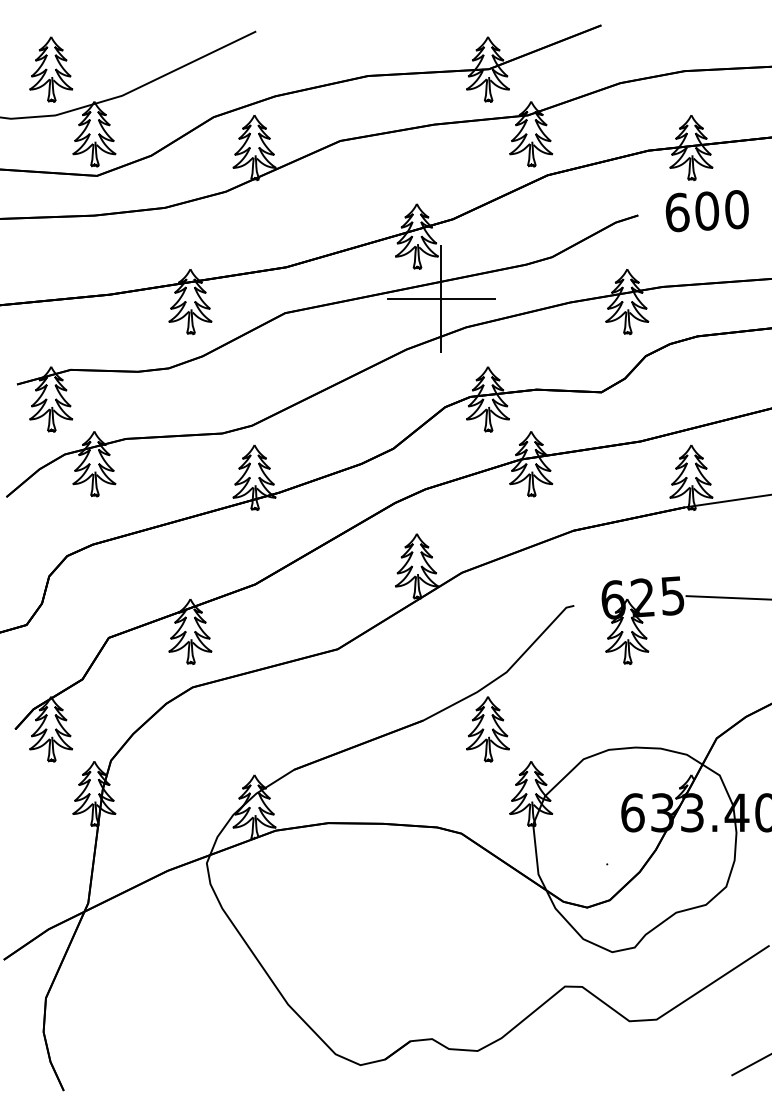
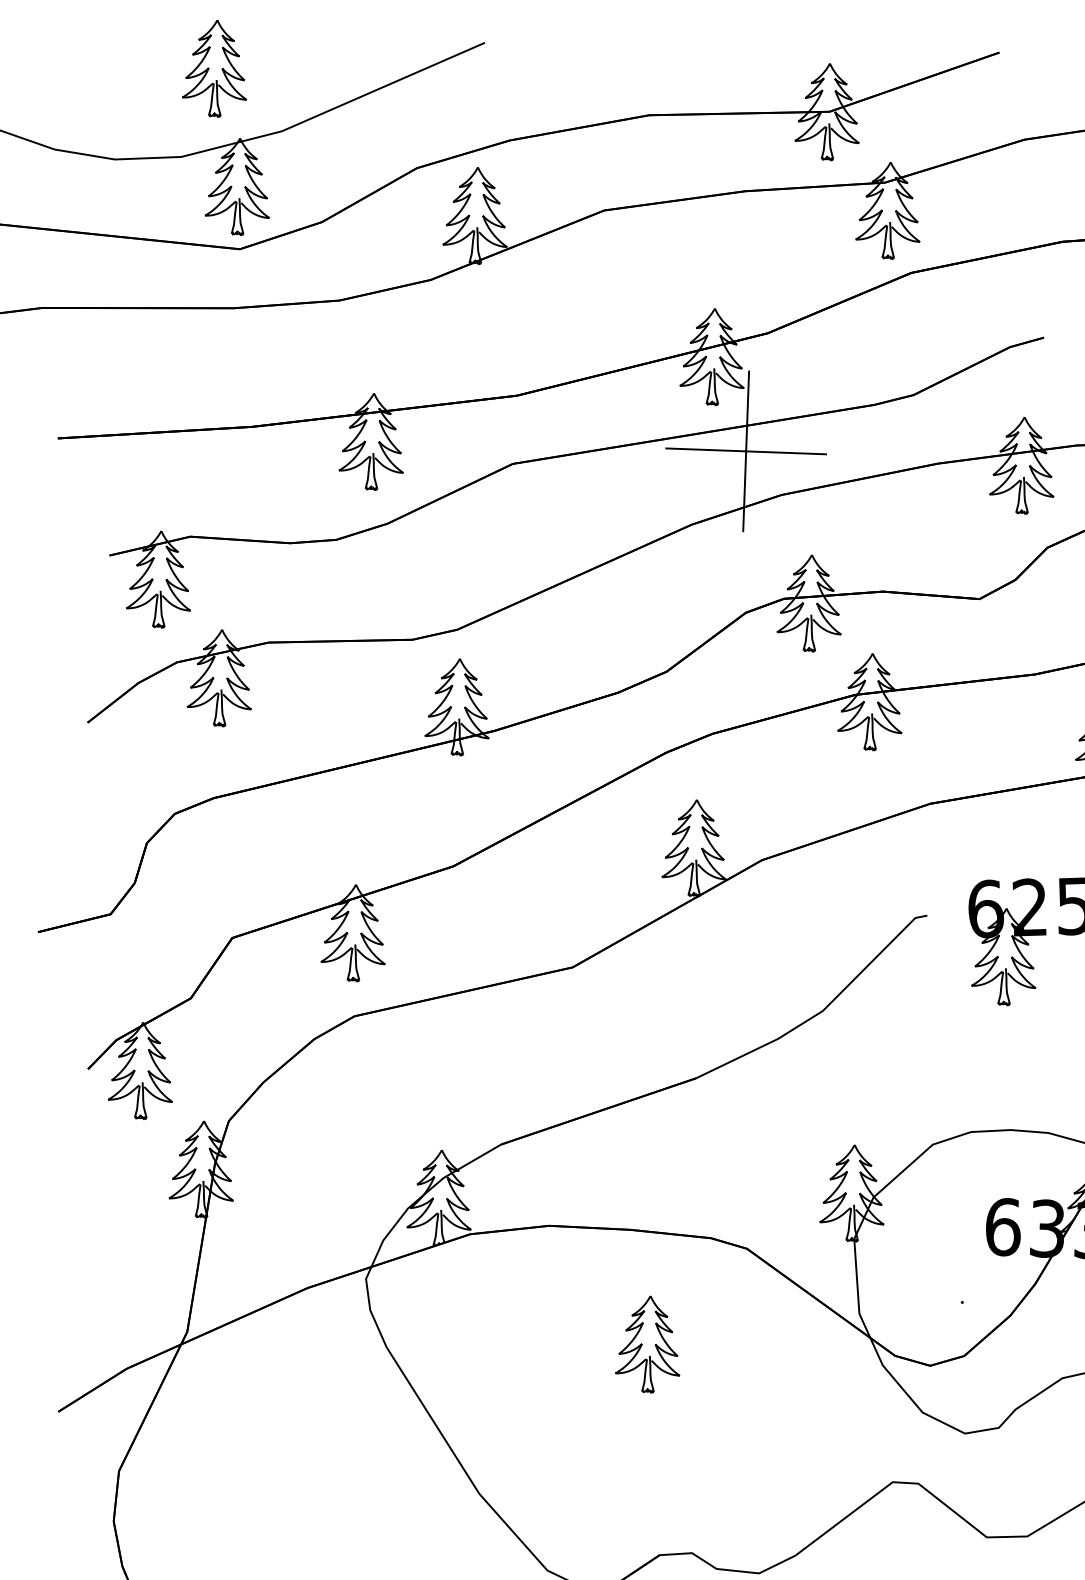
part: (51, 69) -> (216, 68), moved
part: (487, 729) -> (647, 1344), moved

